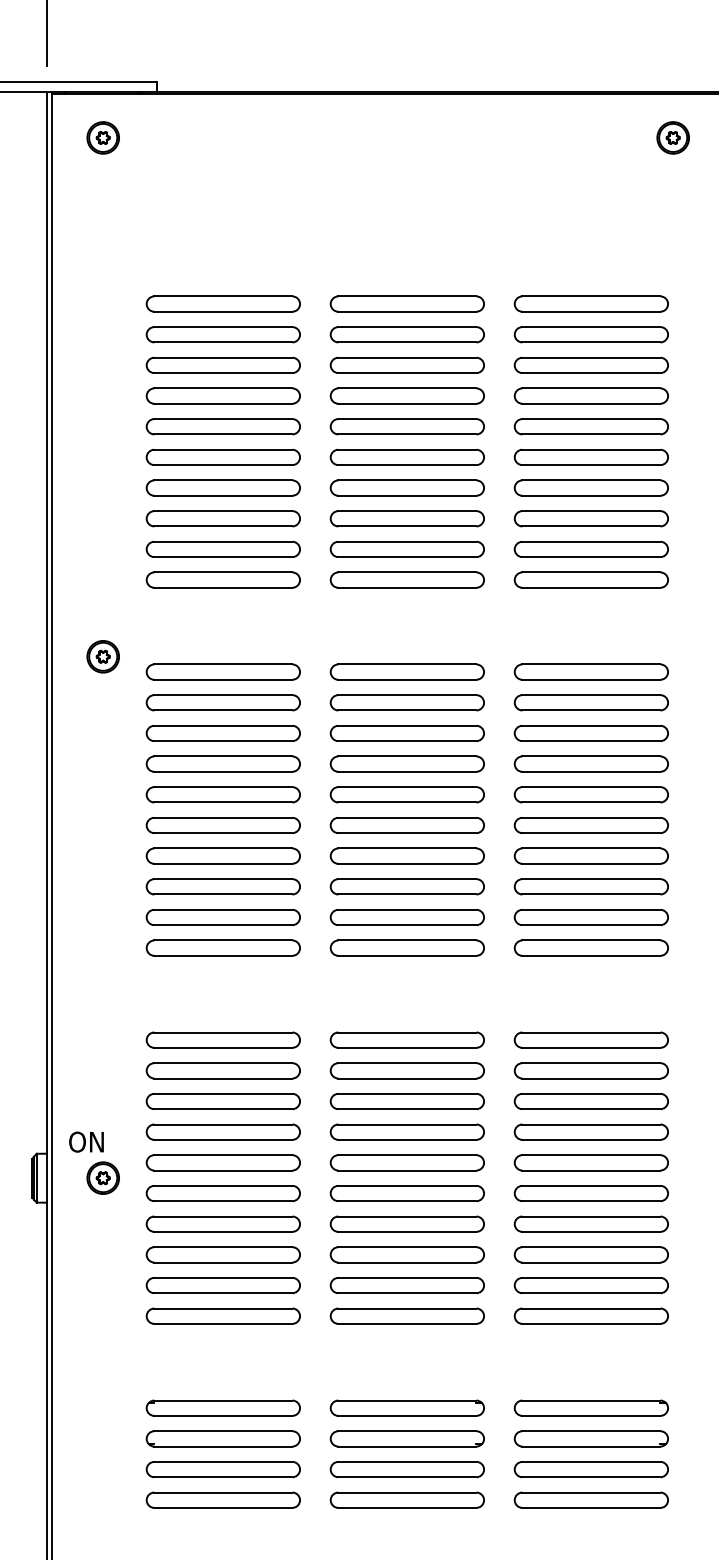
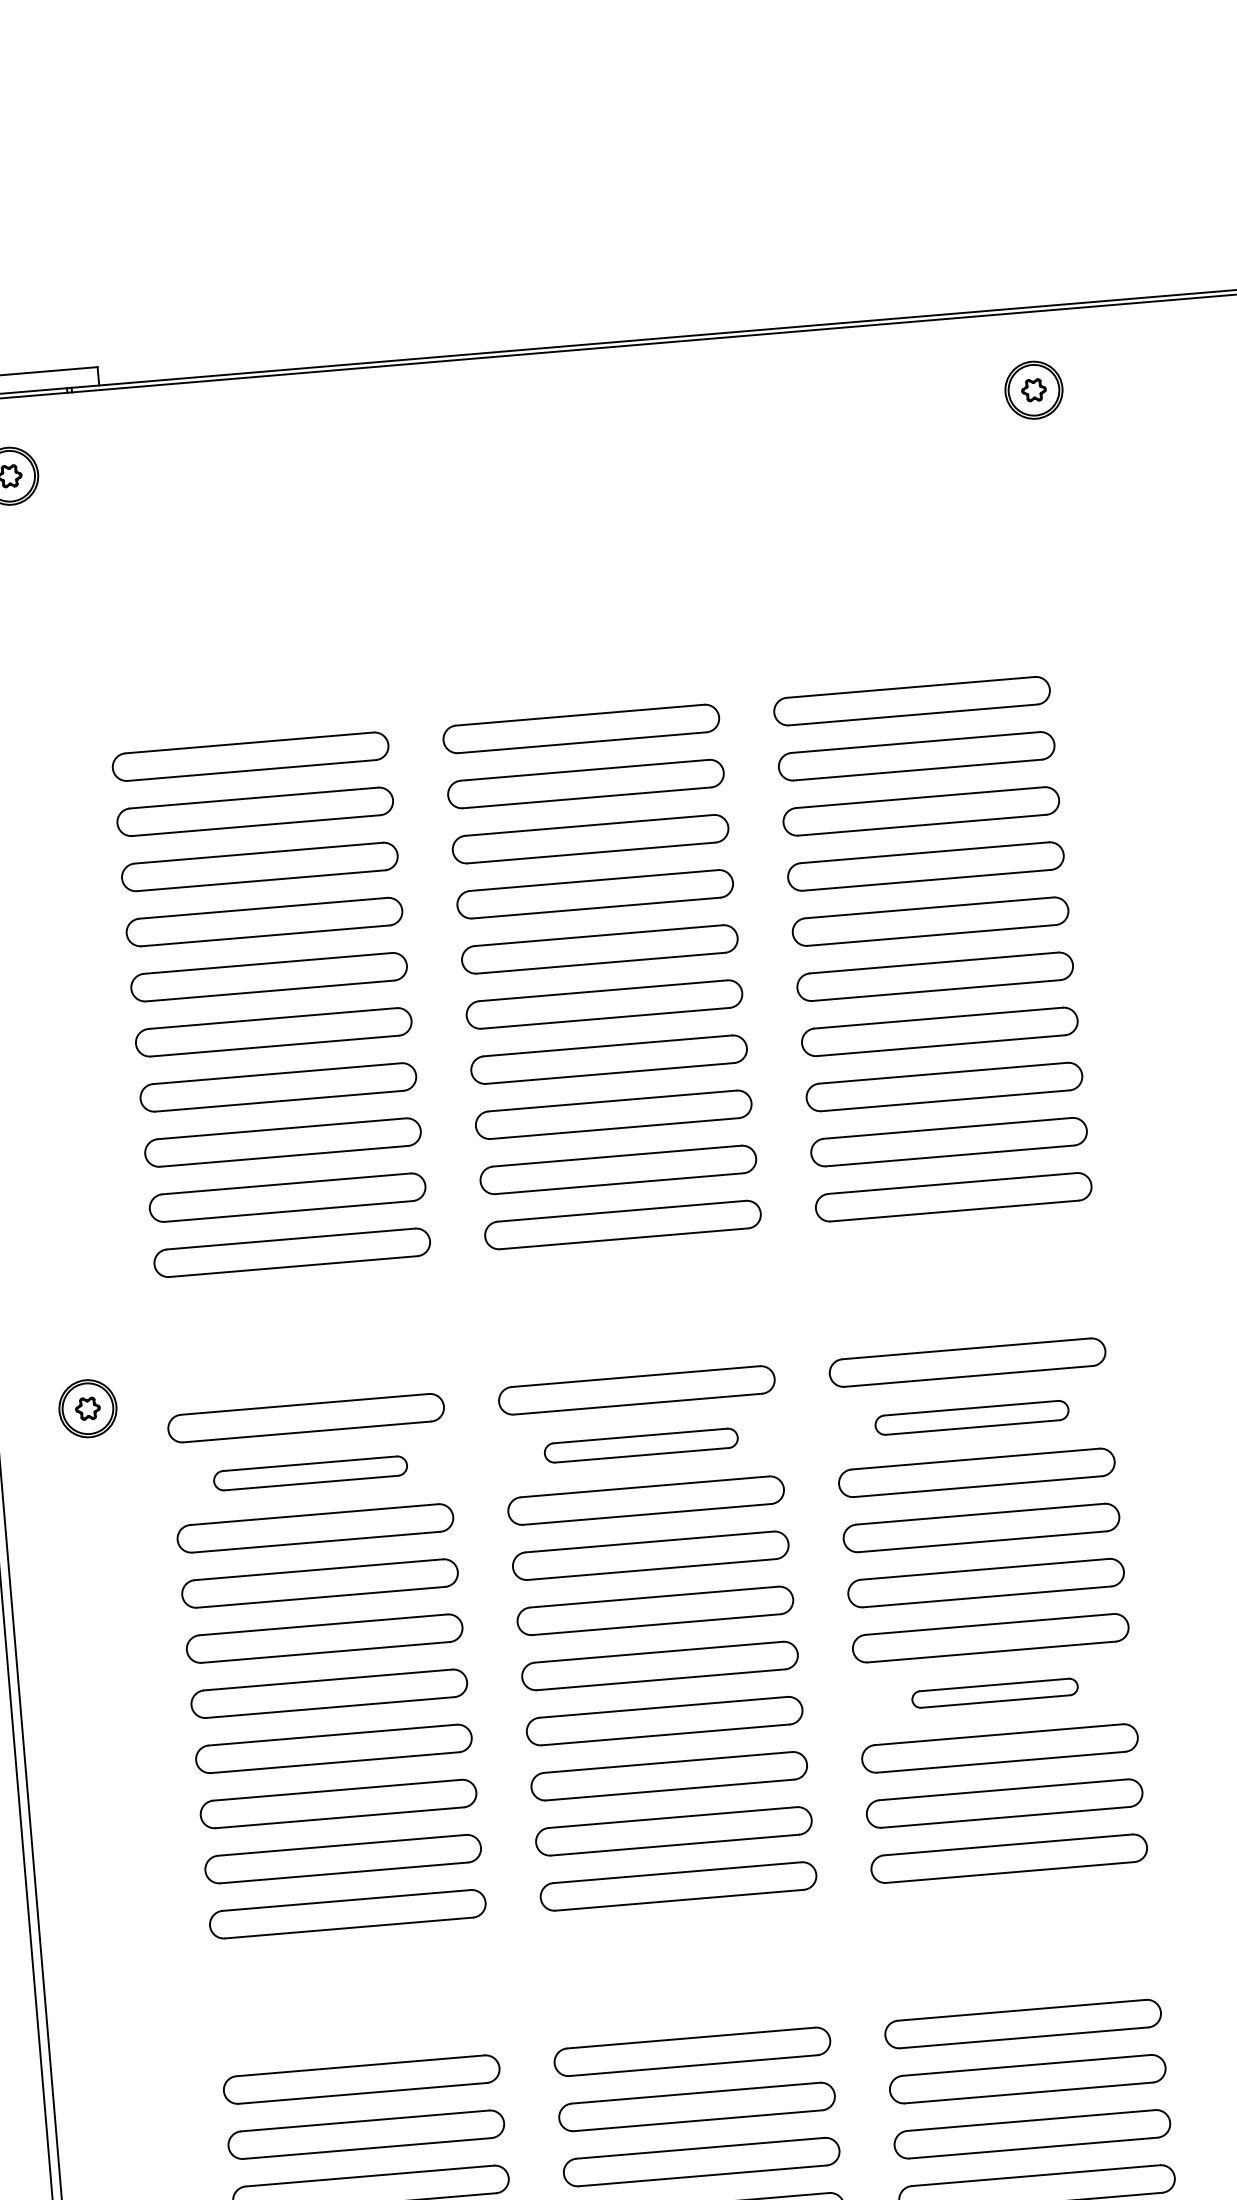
part: (222, 702) -> (309, 1472), size x0.7
part: (406, 702) -> (639, 1445), size x0.7
part: (590, 702) -> (970, 1417), size x0.7
part: (590, 855) -> (993, 1692), size x0.6

